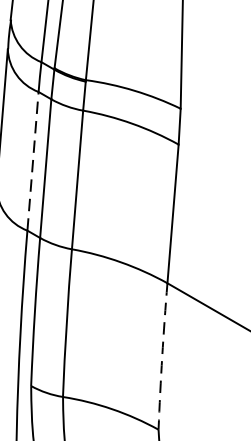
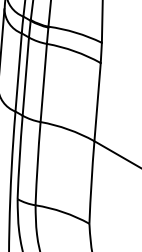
line: (32, 159) -> (18, 71), dashed -> solid
arc: (162, 356) -> (91, 182), dashed -> solid

